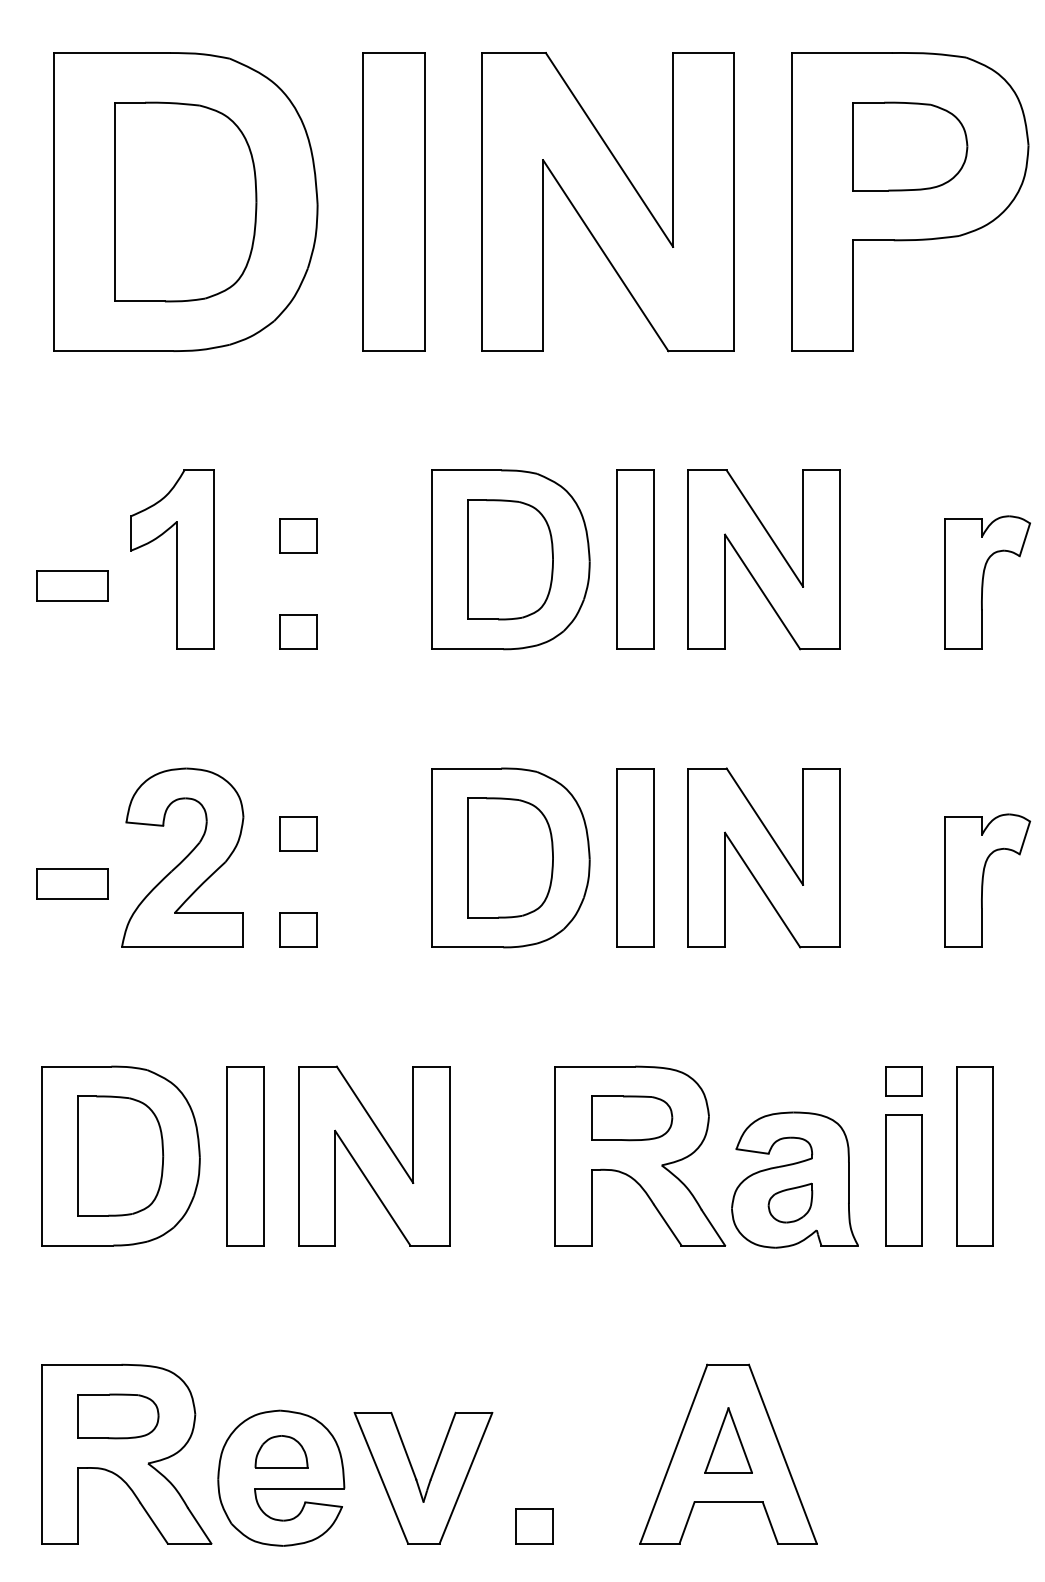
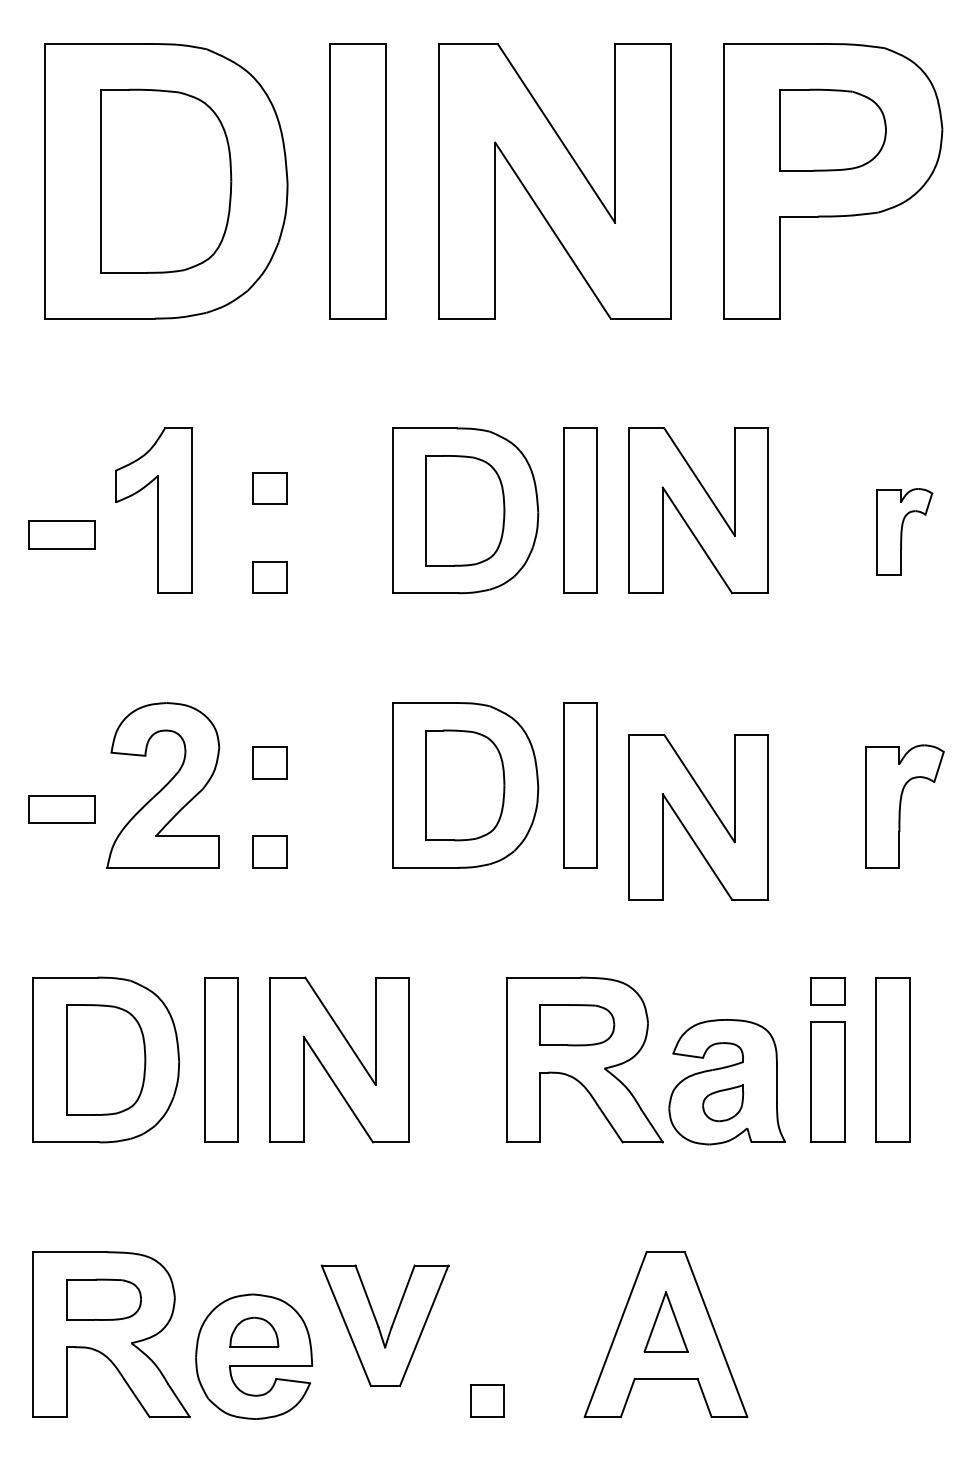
part: (987, 582) -> (904, 531), size x0.7
part: (763, 858) -> (698, 817), moved
part: (422, 1477) -> (384, 1325), moved

